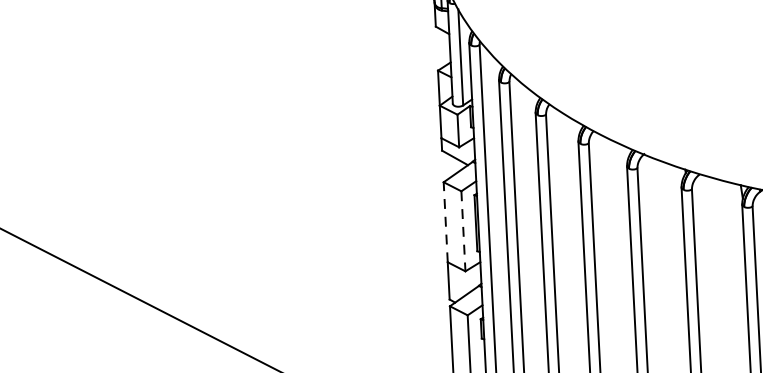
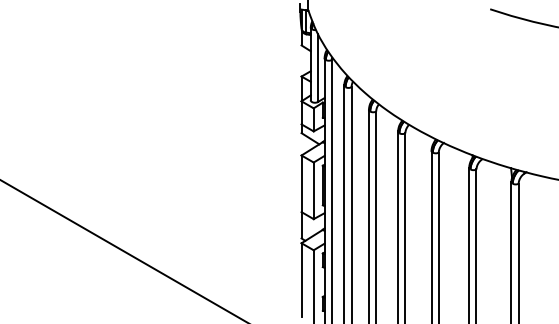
line: (445, 221) -> (301, 183), dashed -> solid
line: (463, 232) -> (313, 191), dashed -> solid

